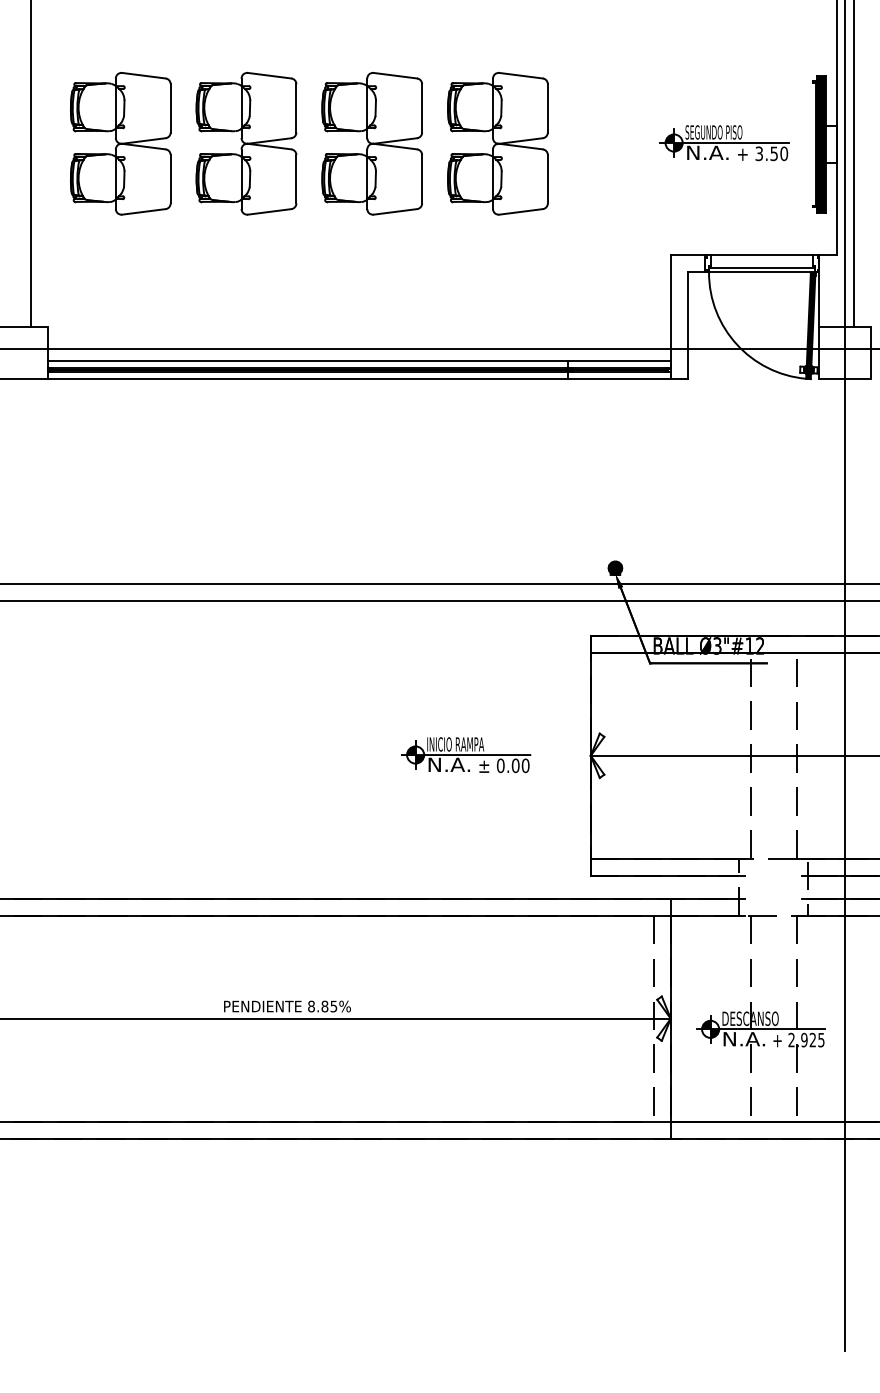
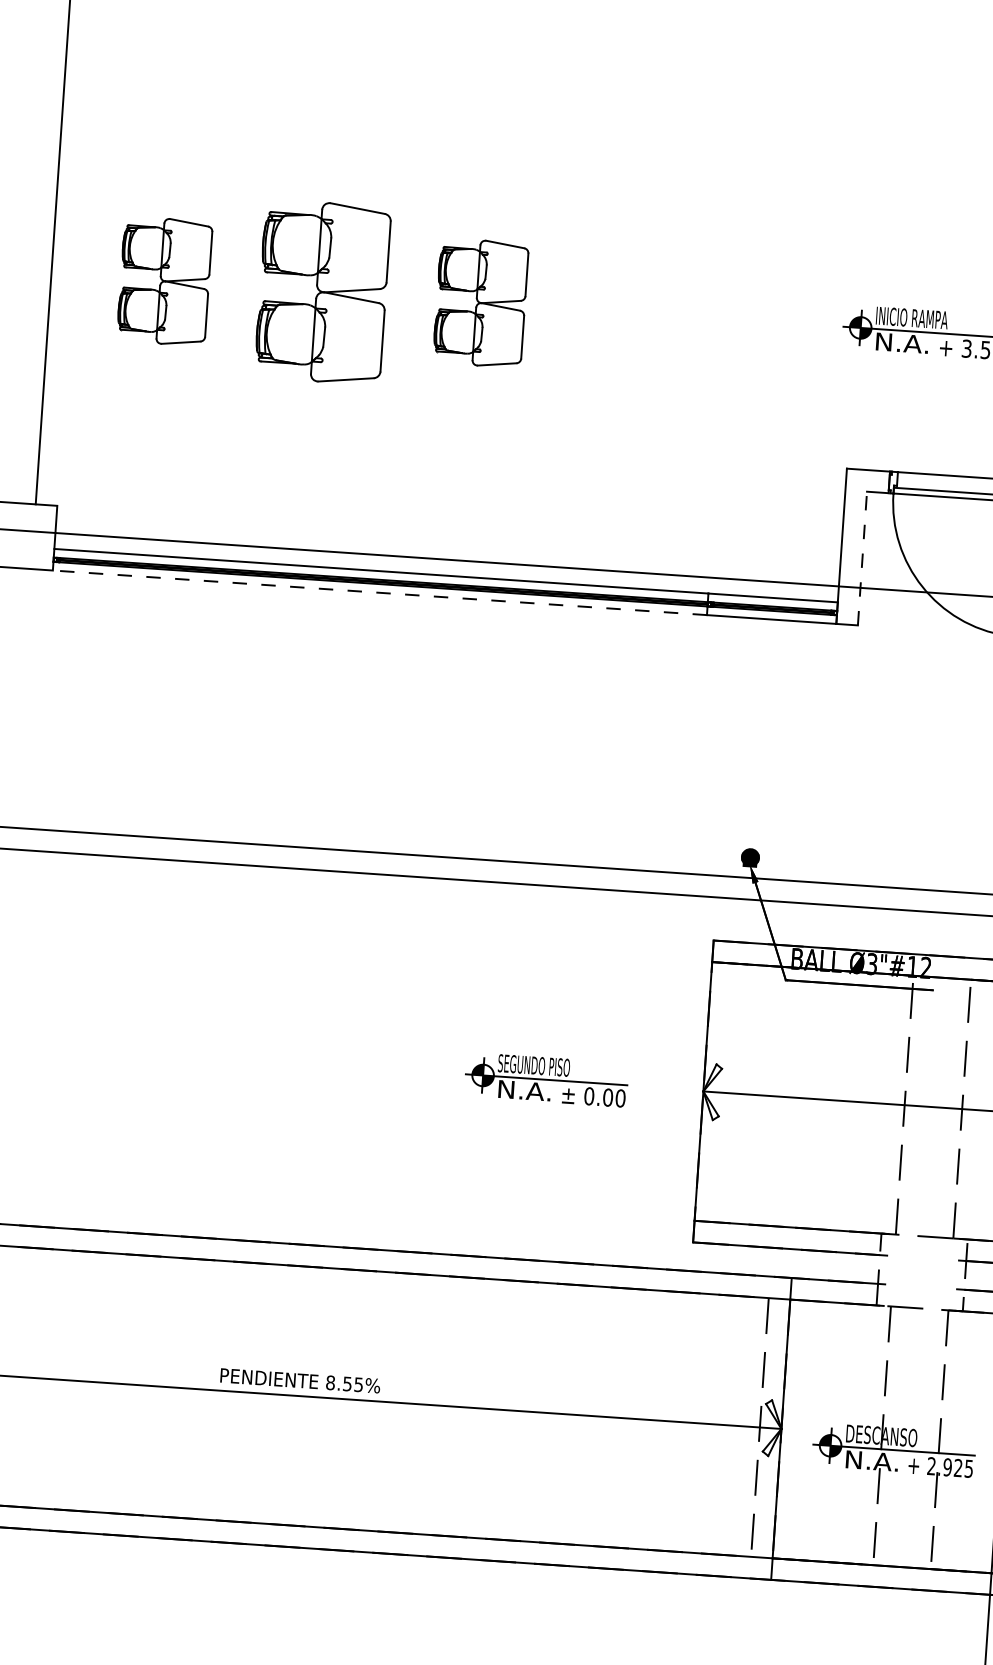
text: (713, 132) -> (911, 318), SEGUNDO PISO -> INICIO RAMPA
part: (120, 143) -> (164, 281), size x0.7
part: (371, 143) -> (480, 302), size x0.7
part: (497, 143) -> (638, 313), removed
line: (687, 324) -> (861, 557), solid -> dashed
line: (307, 378) -> (379, 592), solid -> dashed
text: (455, 744) -> (534, 1065), INICIO RAMPA -> SEGUNDO PISO
text: (324, 1006) -> (346, 1383), 8.85%%% -> 8.55%%%

